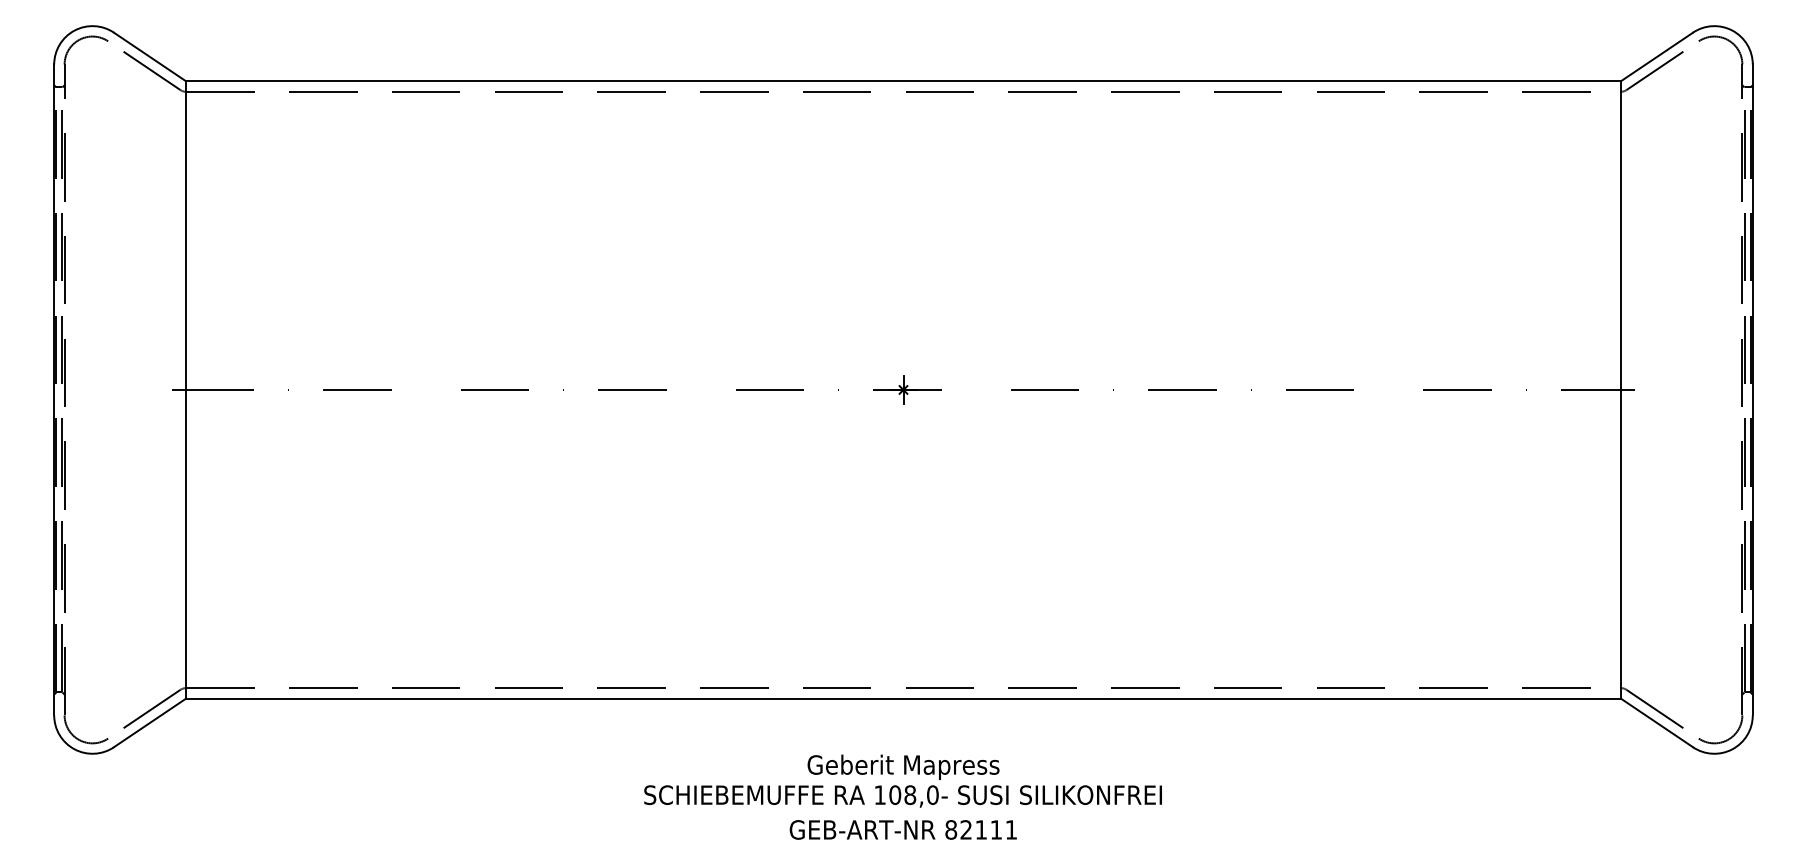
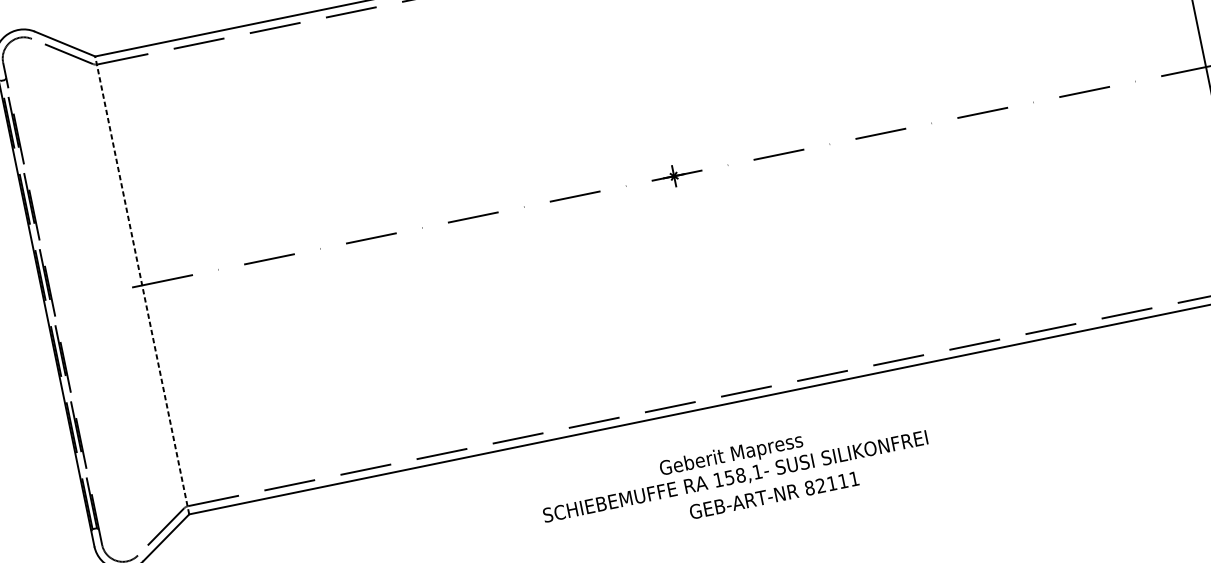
line: (185, 389) -> (142, 285), solid -> dashed
text: (913, 794) -> (743, 474), 108,0- -> 158,1-
text: (902, 829) -> (773, 495), moved

